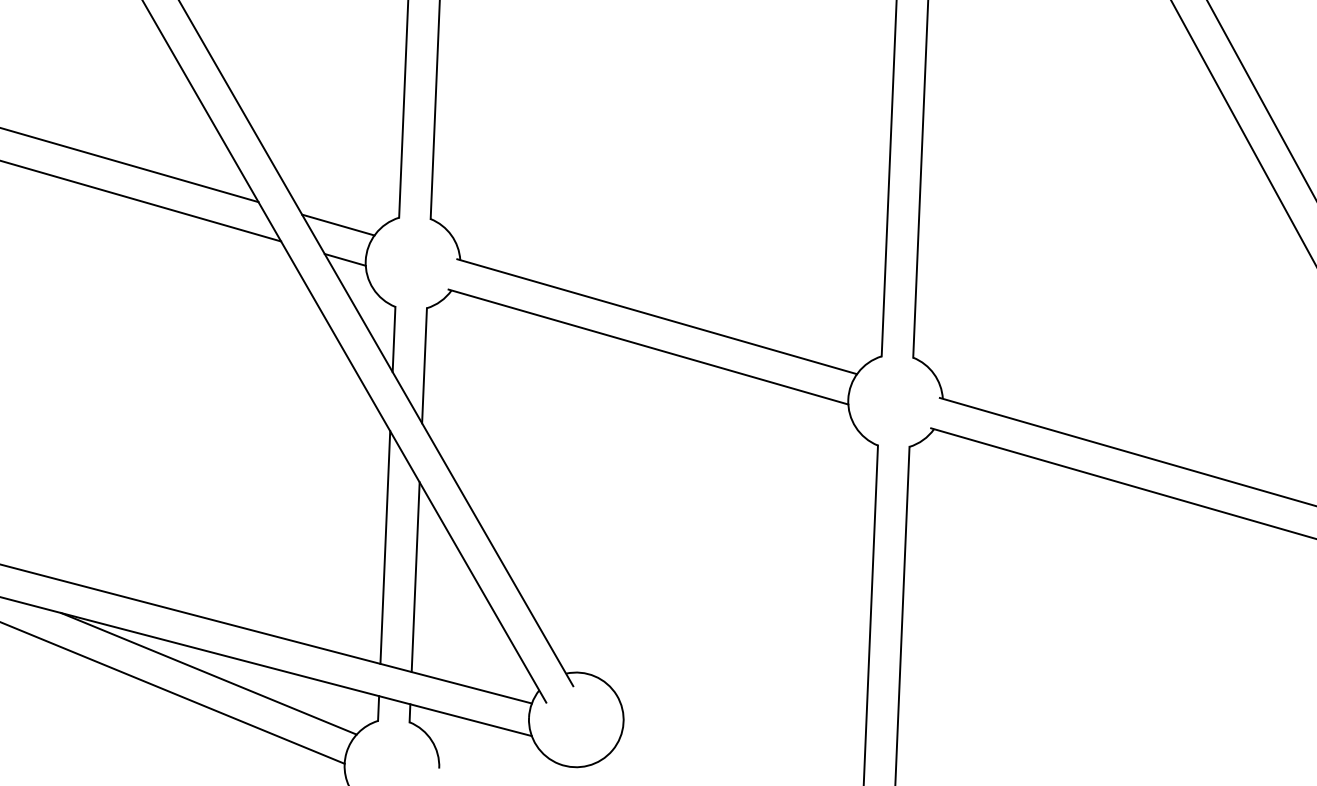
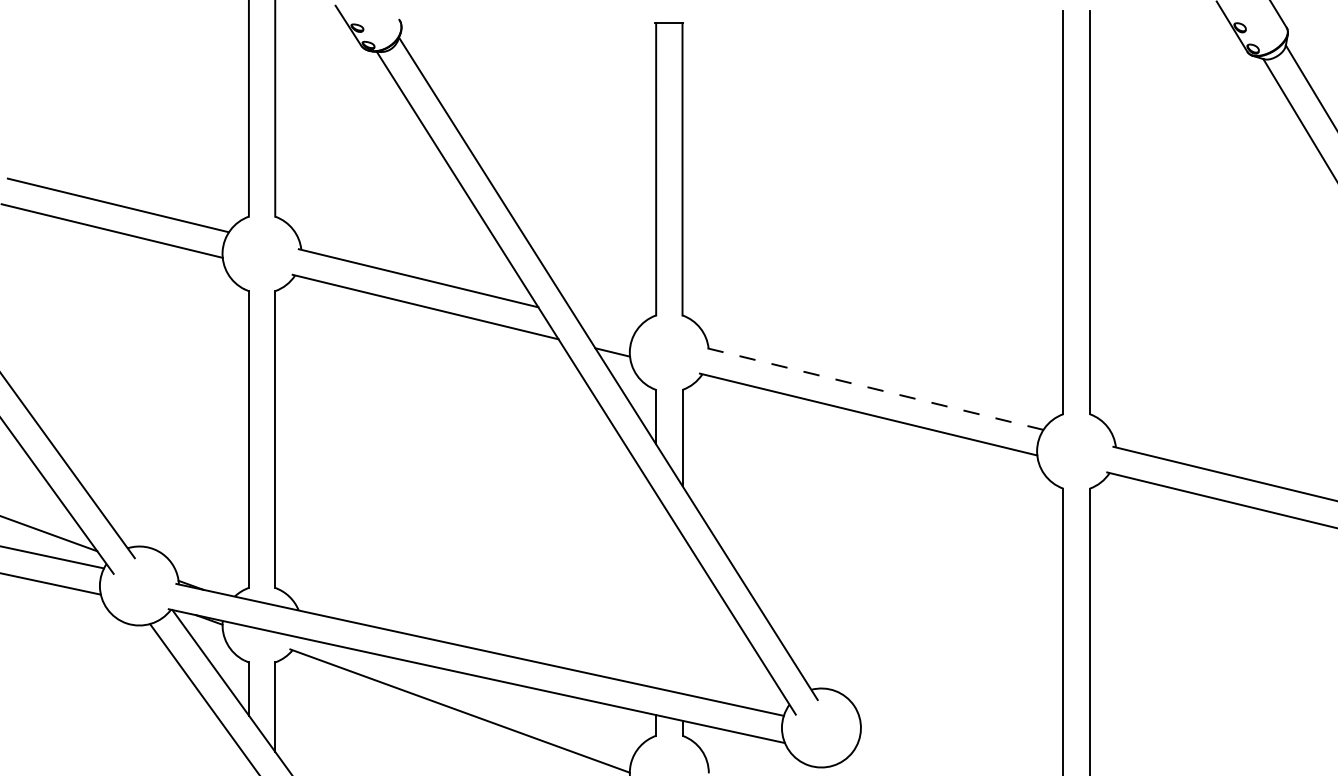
line: (338, 224) -> (605, 323), removed
line: (656, 316) -> (874, 388), solid -> dashed
line: (385, 547) -> (656, 590), removed
line: (415, 577) -> (682, 614), removed
line: (208, 672) -> (513, 701), removed

